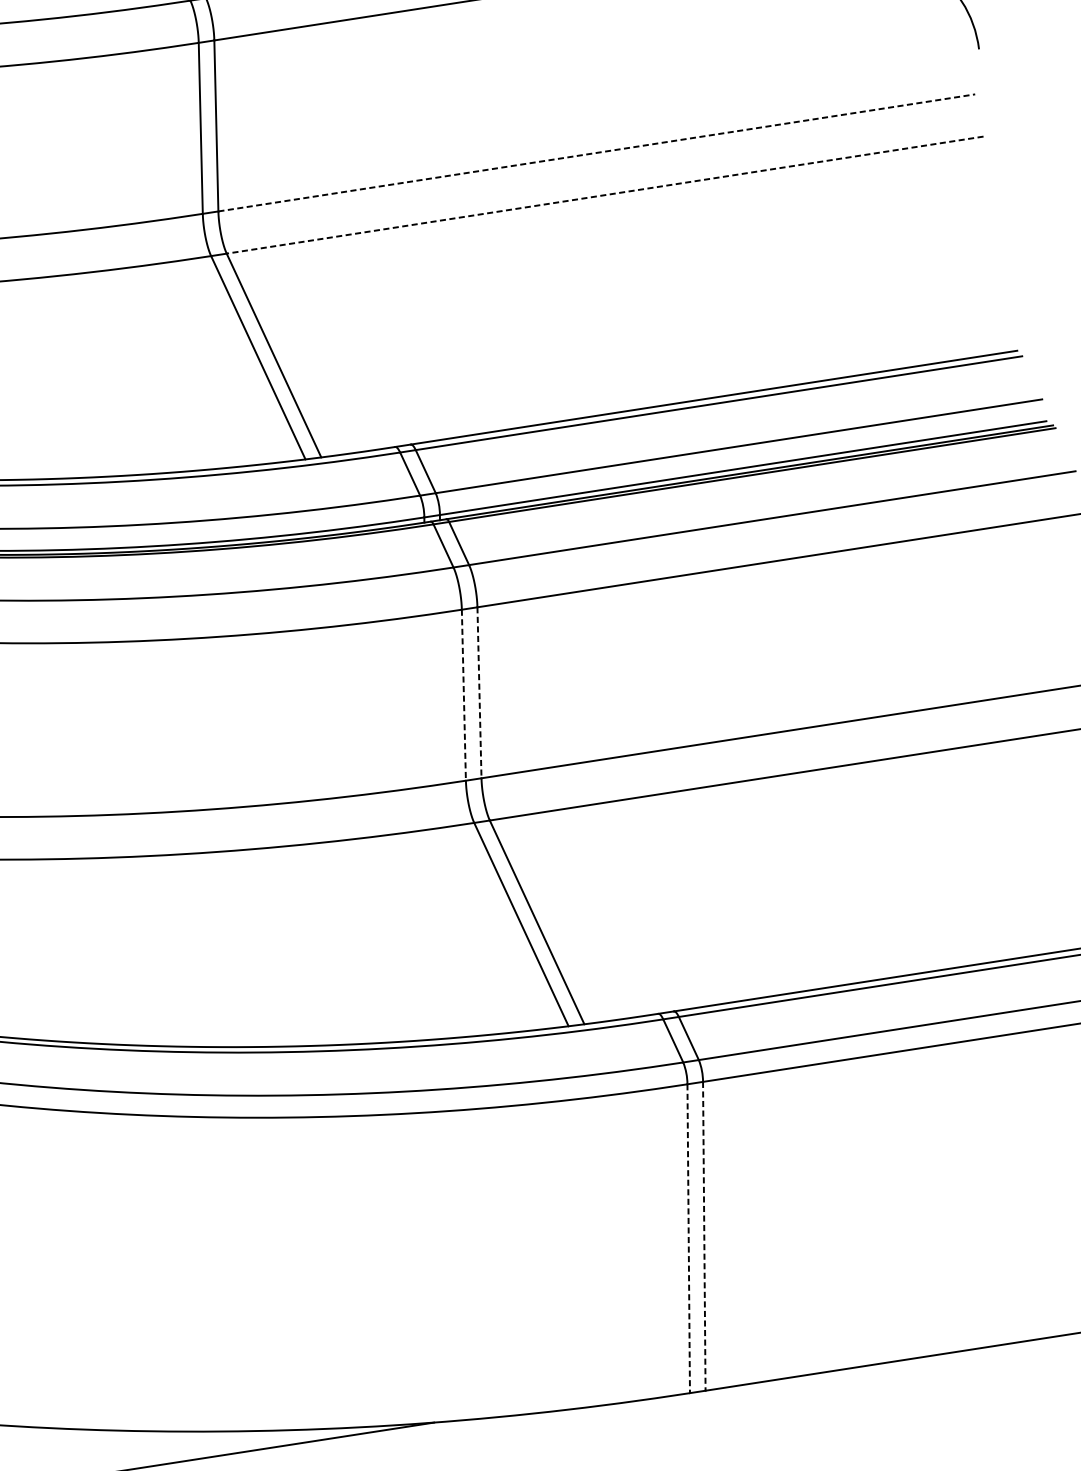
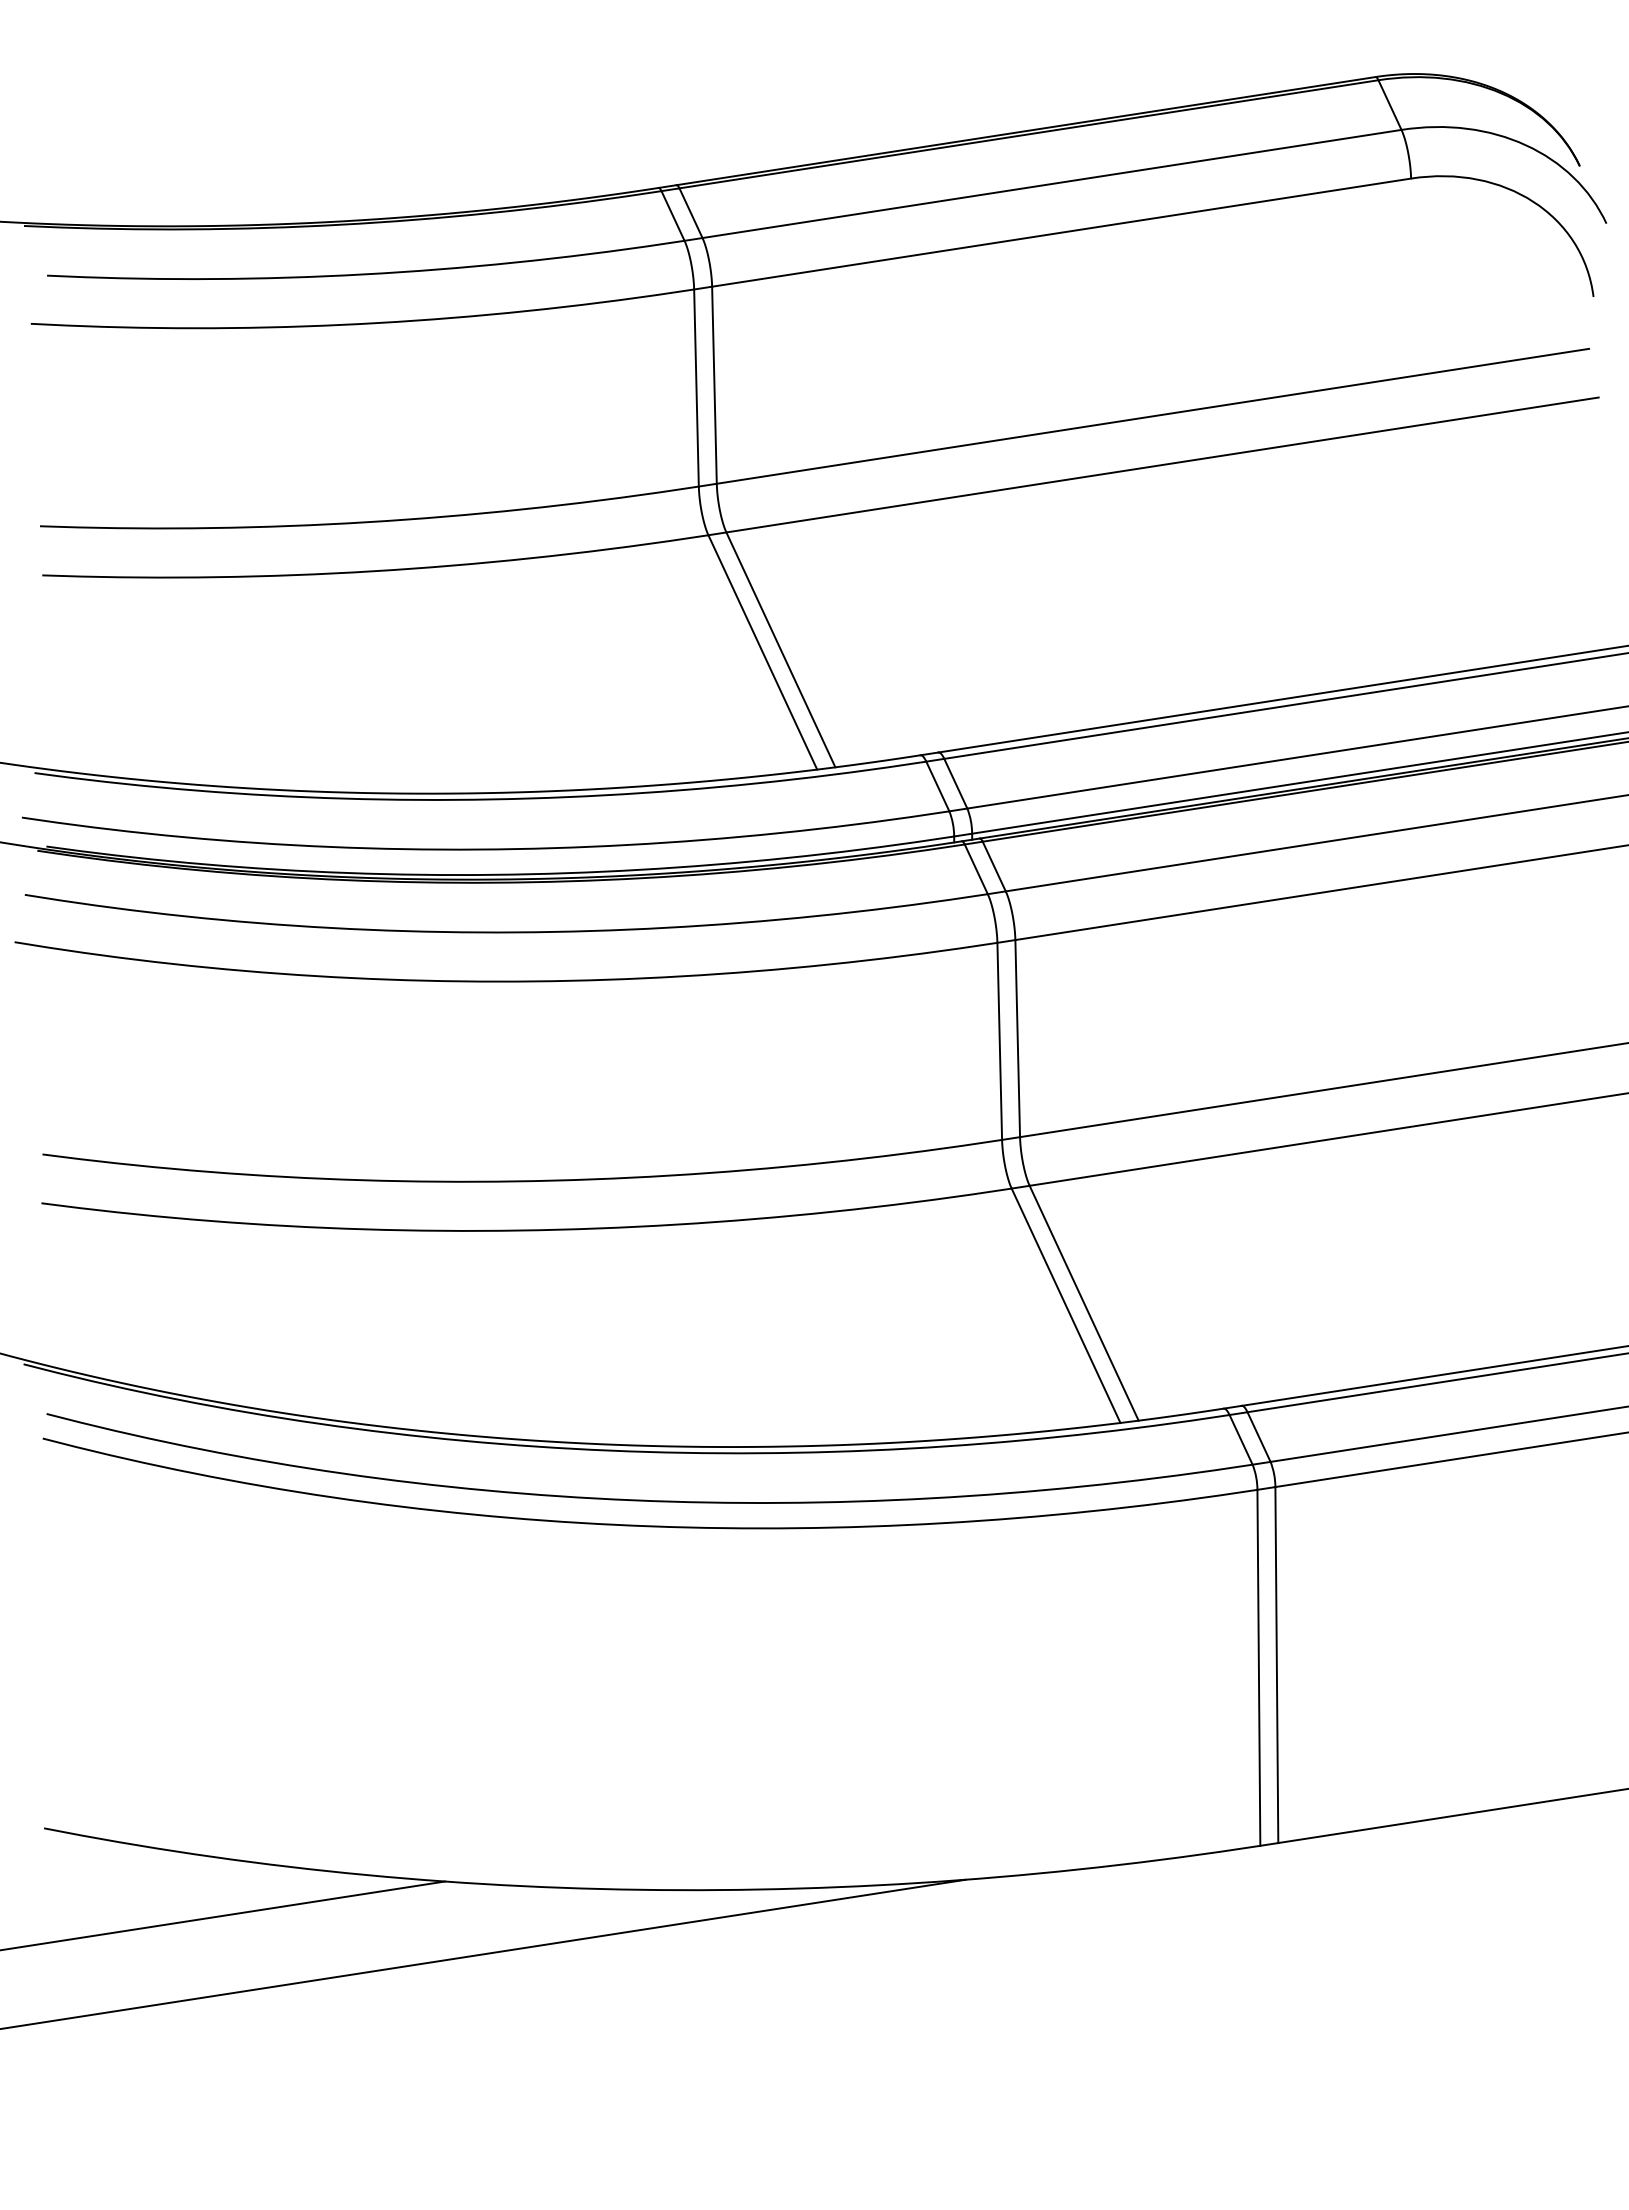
line: (597, 153) -> (1153, 416), dashed -> solid
line: (605, 195) -> (1162, 465), dashed -> solid
line: (479, 692) -> (1017, 1038), dashed -> solid
line: (463, 695) -> (999, 1041), dashed -> solid
line: (703, 1236) -> (1276, 1665), dashed -> solid
line: (688, 1238) -> (1258, 1667), dashed -> solid

